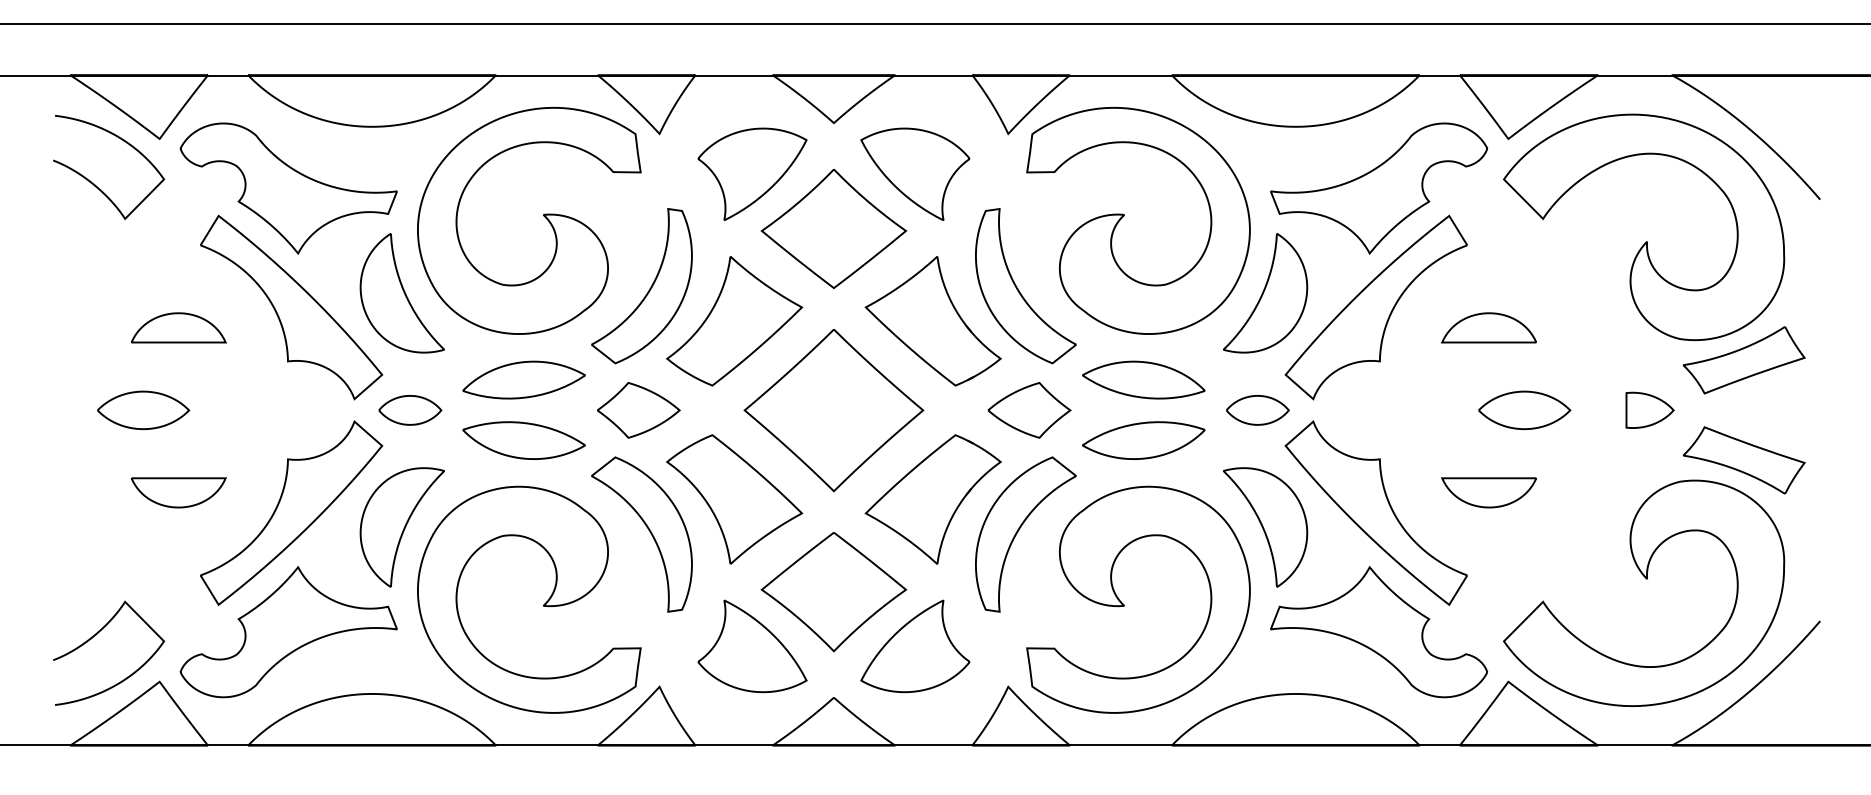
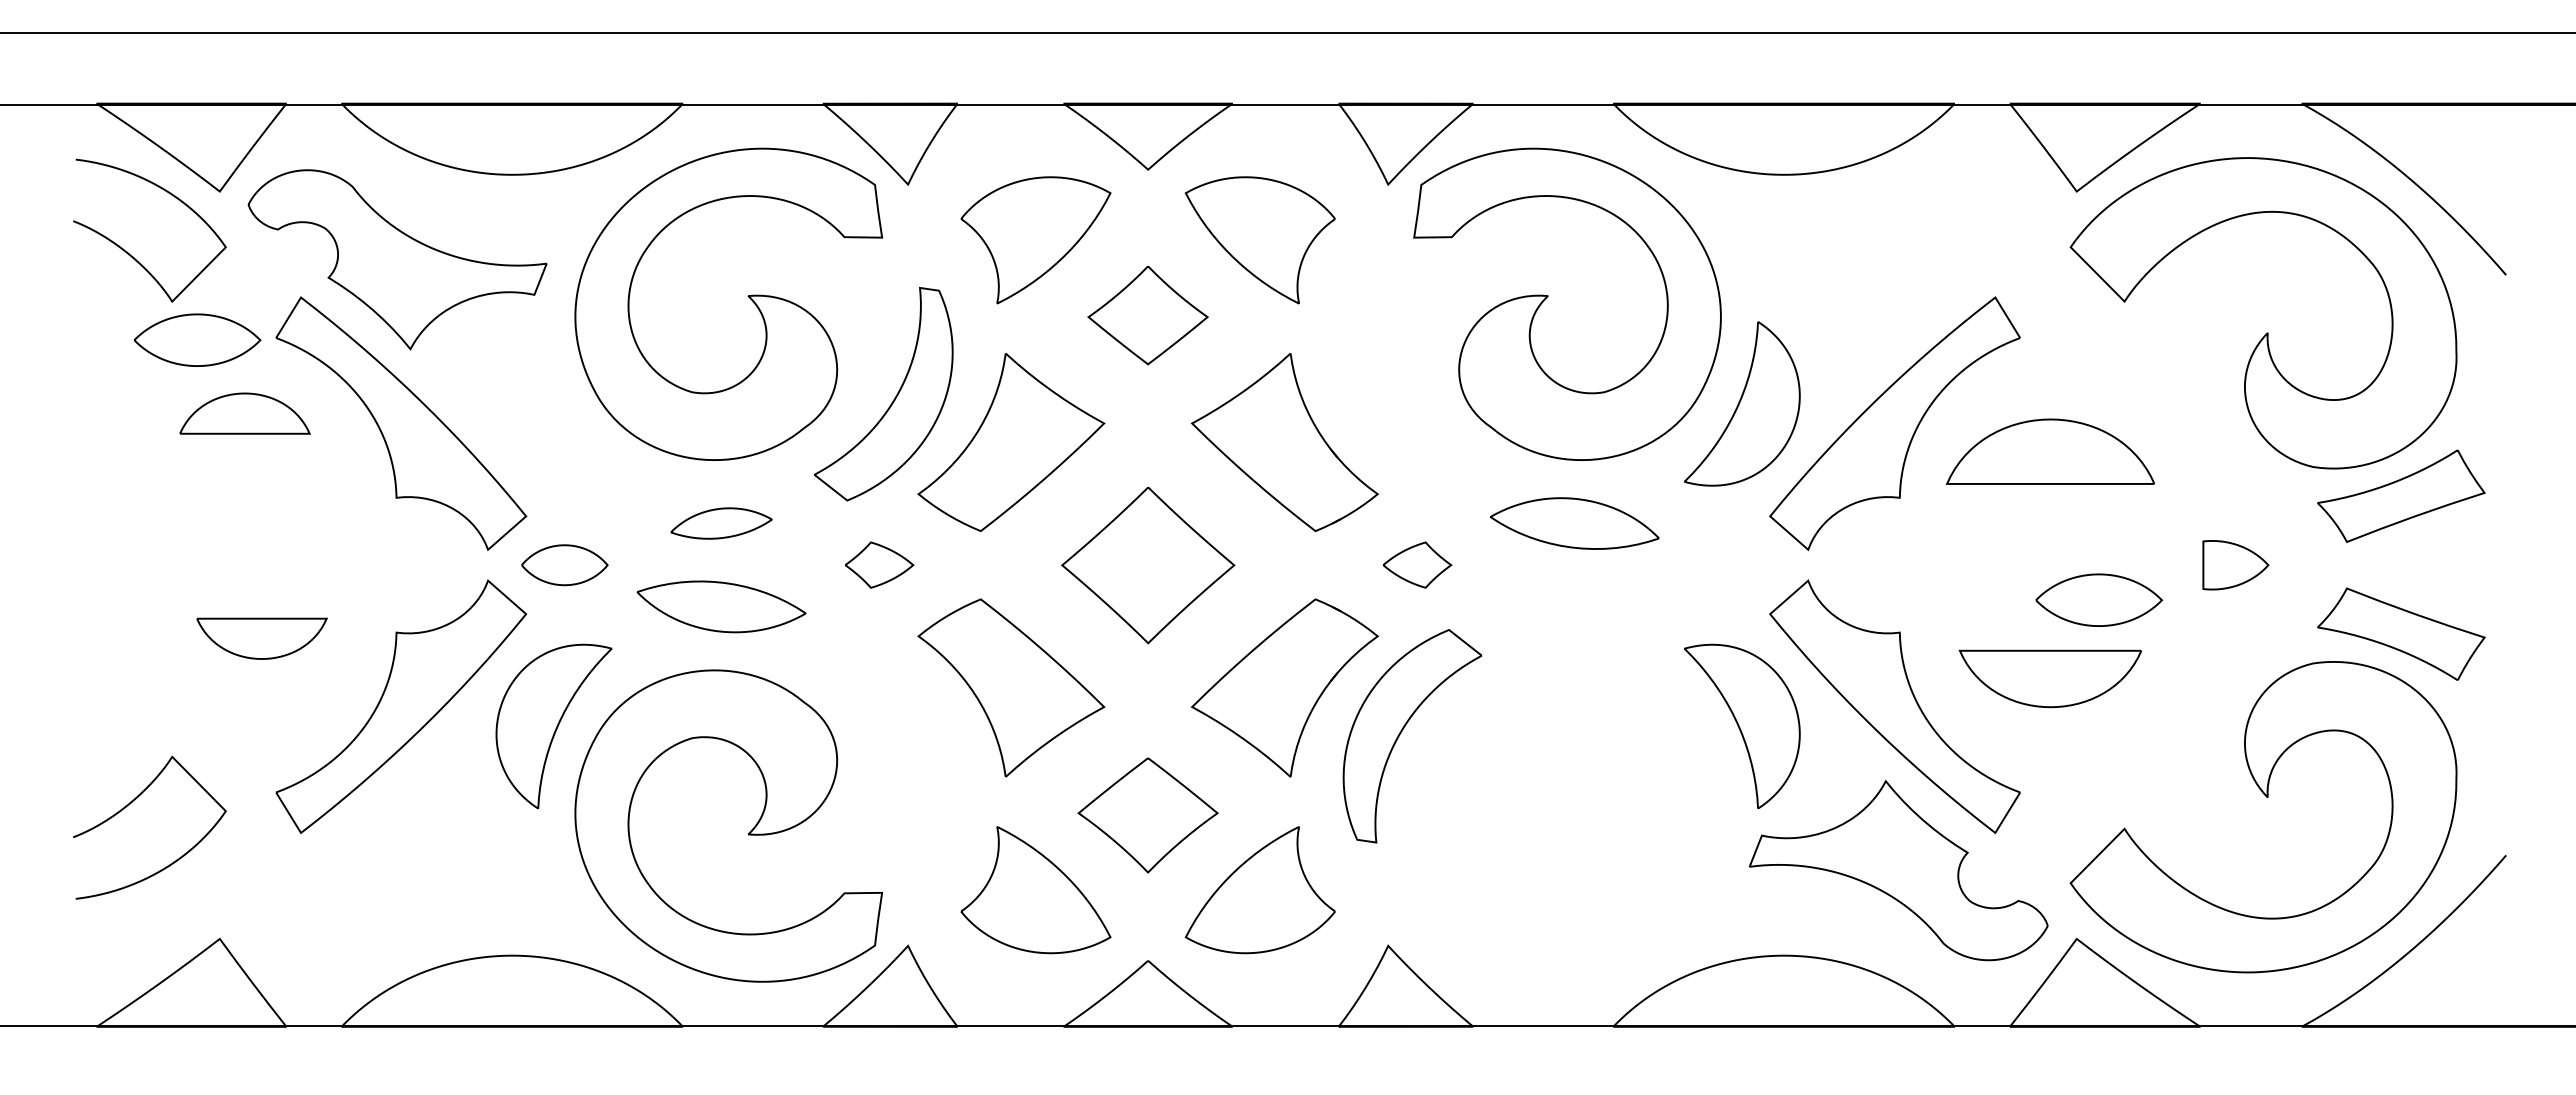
part: (1378, 188) -> (1898, 259), removed
part: (833, 228) -> (1147, 315), size x0.6
part: (1018, 289) -> (1402, 398), removed
part: (402, 292) -> (553, 403), removed
part: (178, 327) -> (244, 413), moved
part: (1488, 327) -> (2049, 451), size x1.6
part: (524, 380) -> (721, 523), size x0.6
part: (143, 409) -> (197, 339), moved
part: (638, 409) -> (879, 564), size x0.6
part: (1029, 409) -> (1417, 564), size x0.6
part: (1524, 409) -> (2099, 599), moved
part: (834, 410) -> (1148, 565), size x0.7
part: (1257, 410) -> (1731, 565), removed
part: (1649, 410) -> (2235, 565), moved
part: (1143, 440) -> (1574, 606), removed
part: (178, 492) -> (261, 638), moved
part: (1488, 492) -> (2049, 678), size x1.4
part: (648, 529) -> (892, 729), removed
part: (833, 592) -> (1147, 815), size x0.7
part: (1124, 605) -> (1548, 833), removed
part: (288, 632) -> (397, 870), removed
curve: (94, 637) -> (129, 805), moved

